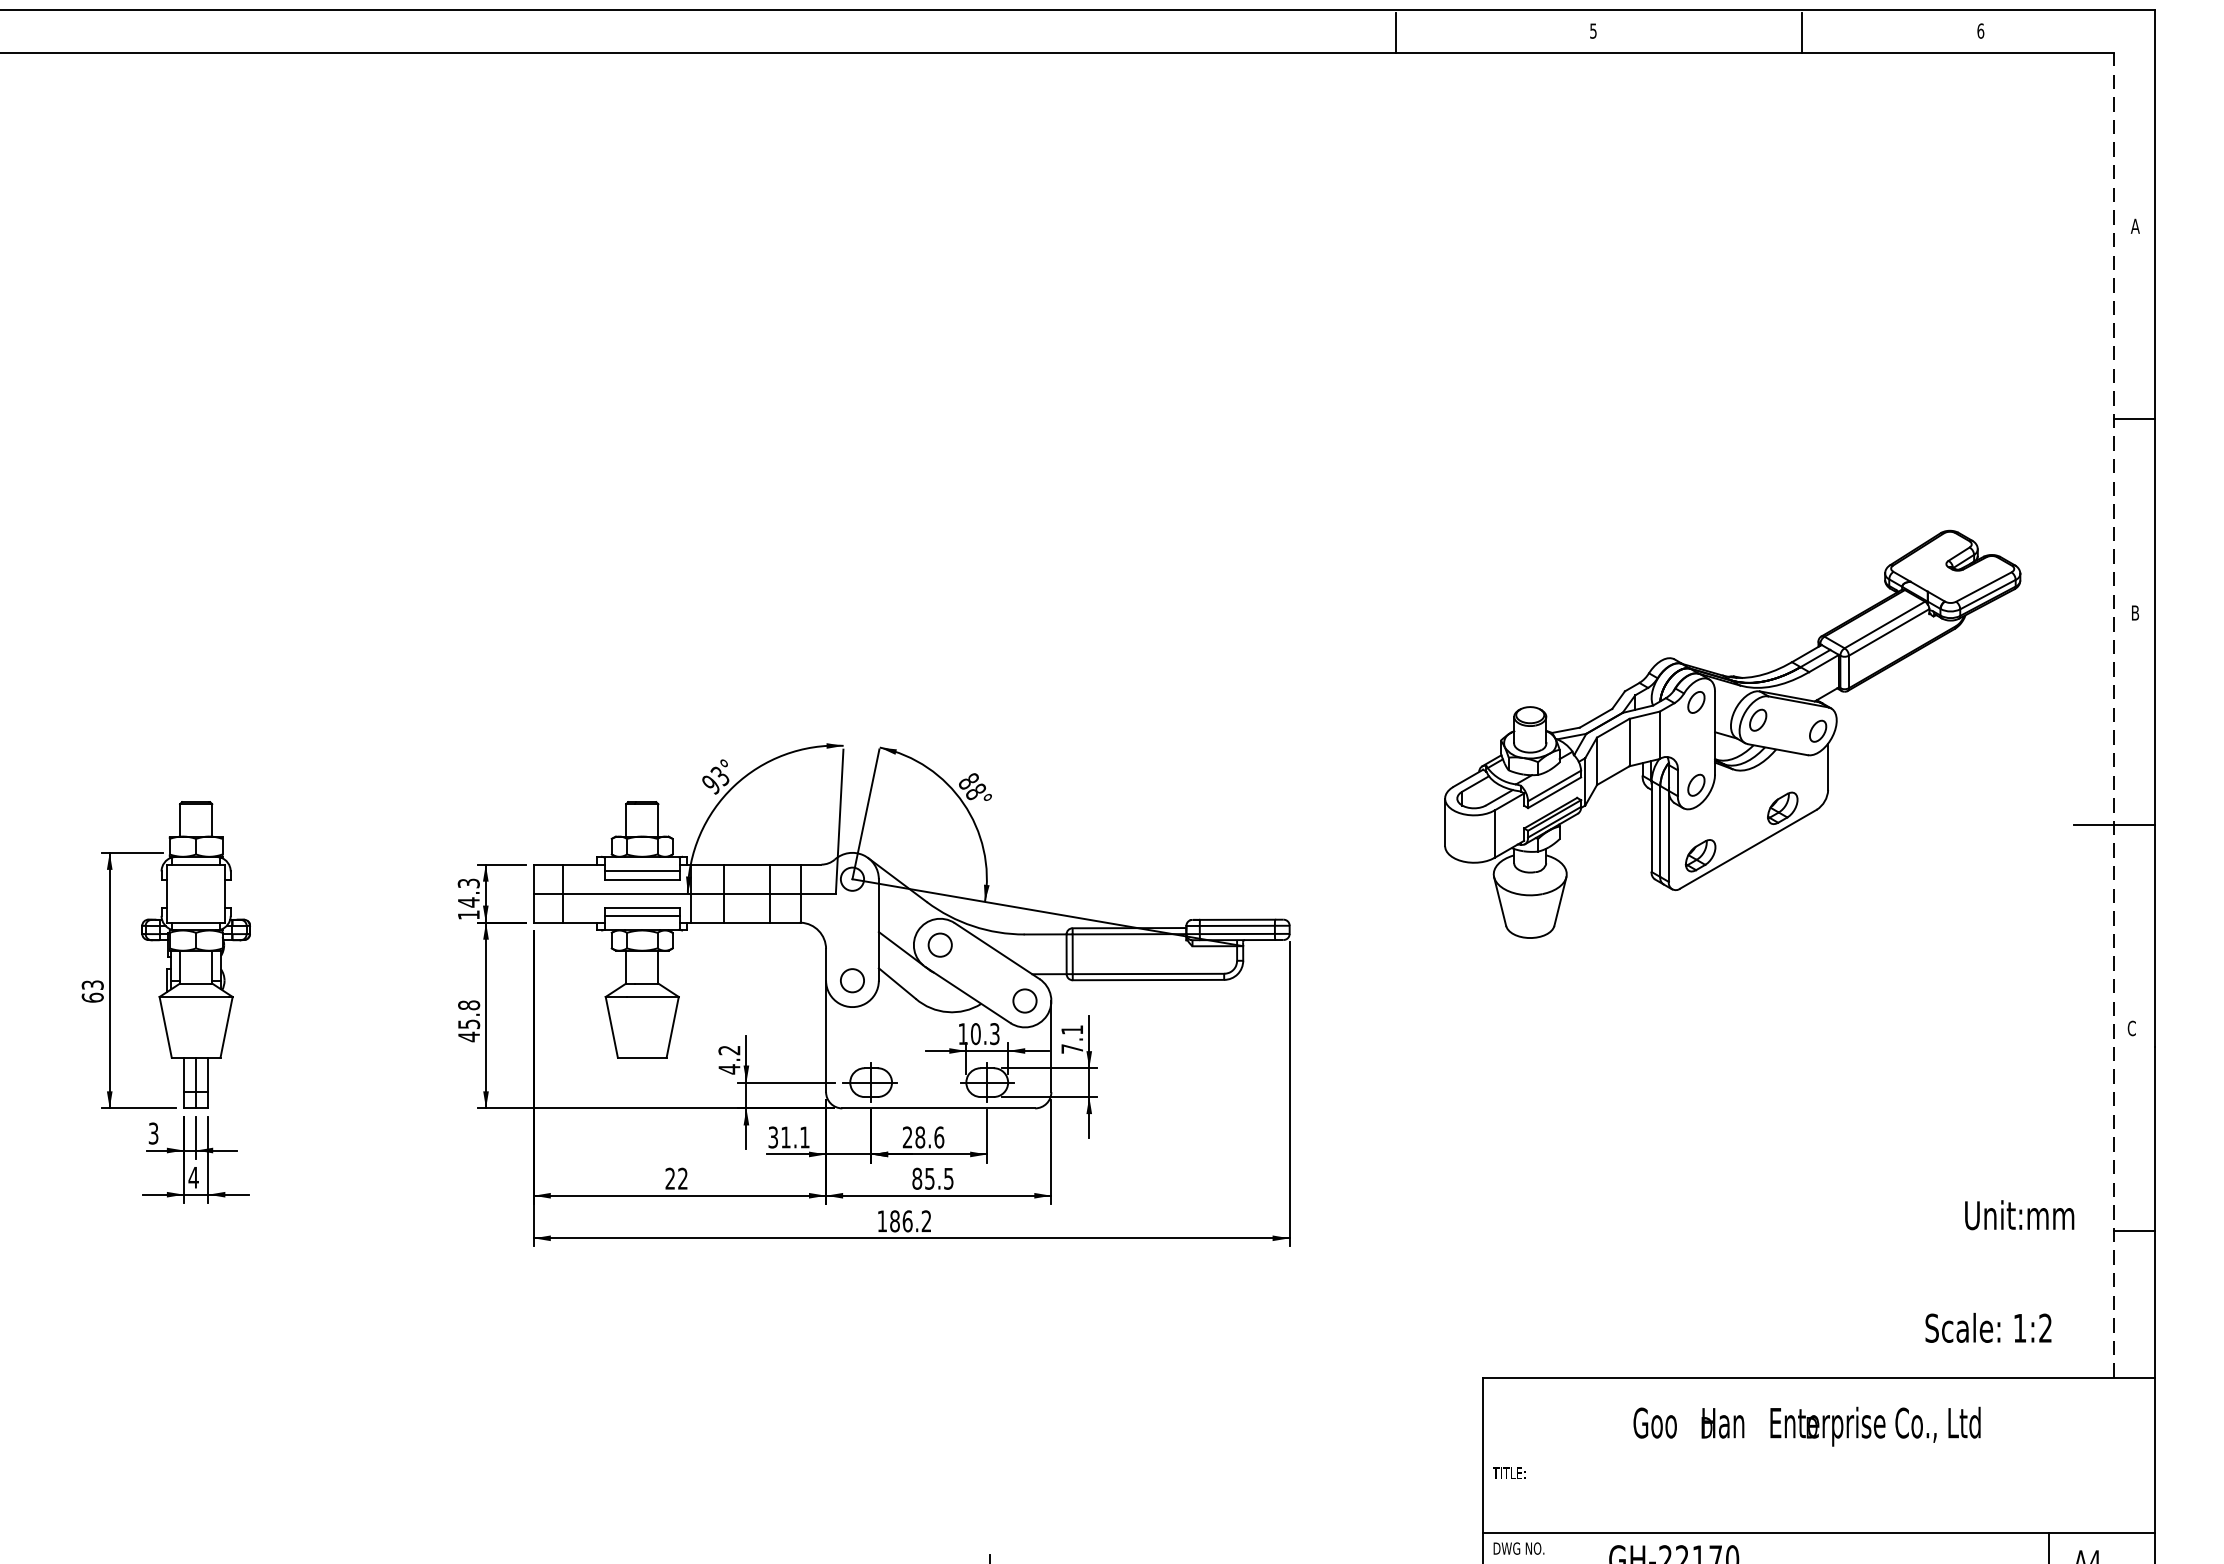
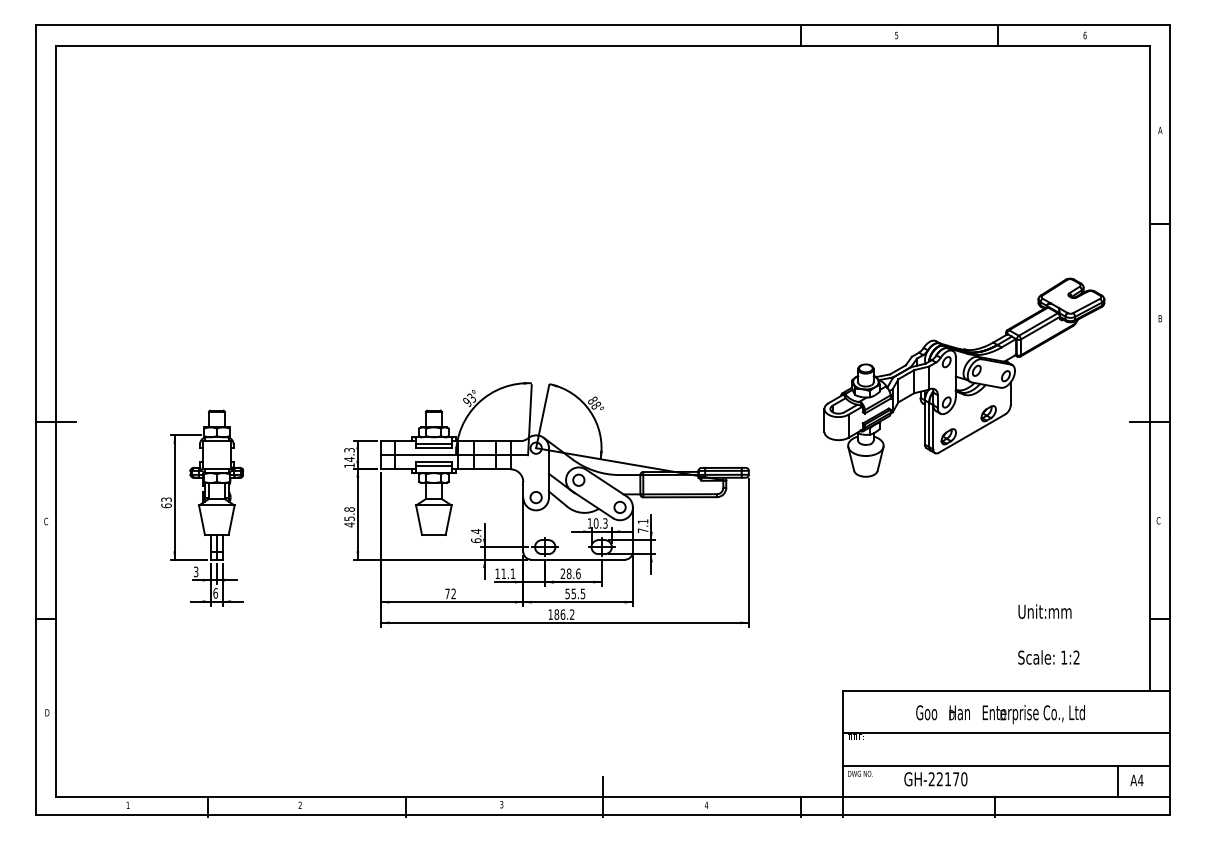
line: (2115, 715) -> (1150, 368), dashed -> solid
text: (729, 1060) -> (476, 536), 4.2 -> 6.4
text: (773, 1136) -> (497, 573), 31.1 -> 11.1
text: (193, 1177) -> (215, 593), 4 -> 6
text: (670, 1177) -> (447, 593), 22 -> 72
text: (916, 1177) -> (567, 593), 85.5 -> 55.5
text: (2018, 1214) -> (1044, 611), moved
text: (1987, 1327) -> (1048, 657), moved
line: (1817, 1463) -> (1005, 732), added

